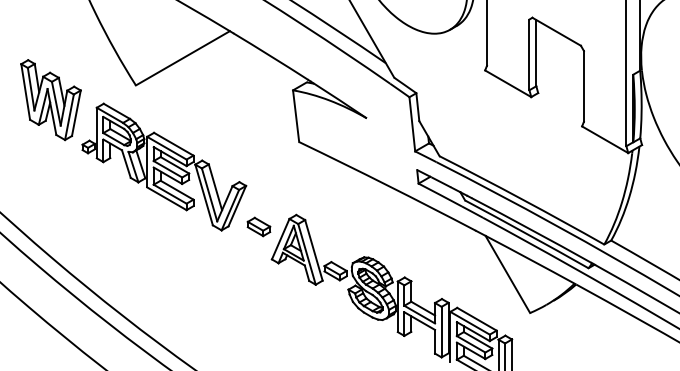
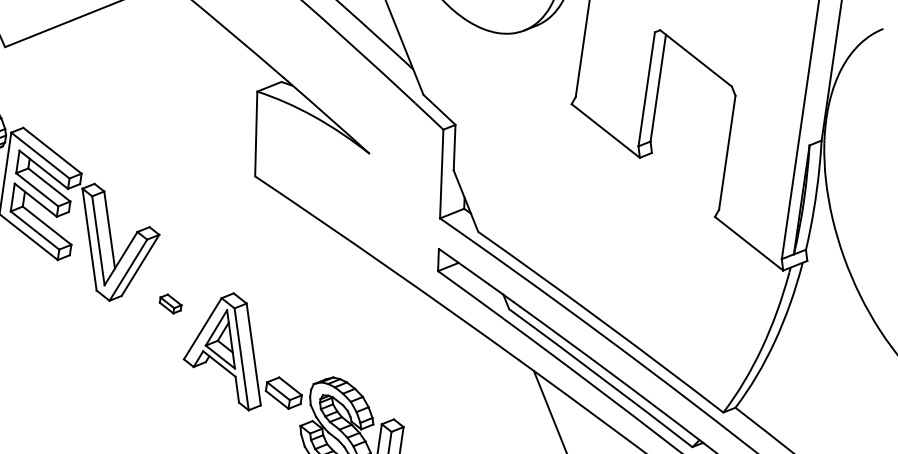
part: (258, 226) -> (169, 303), size x0.6

